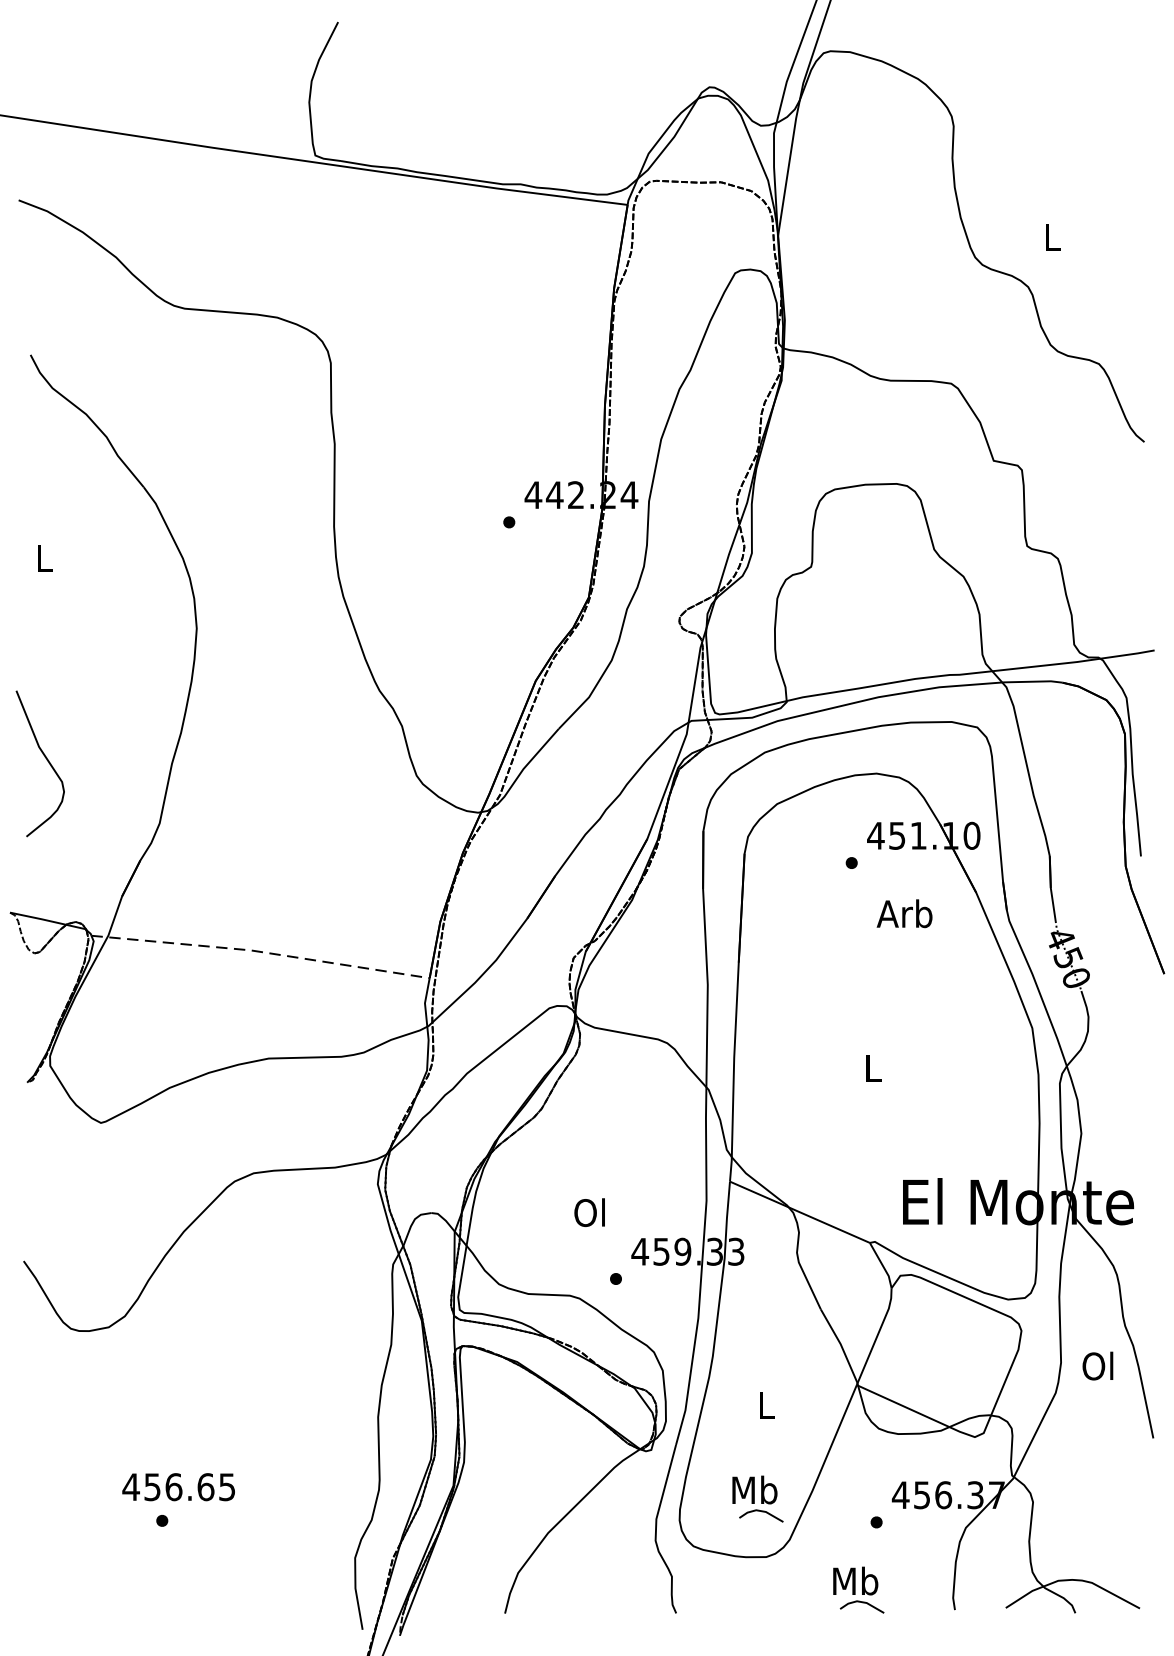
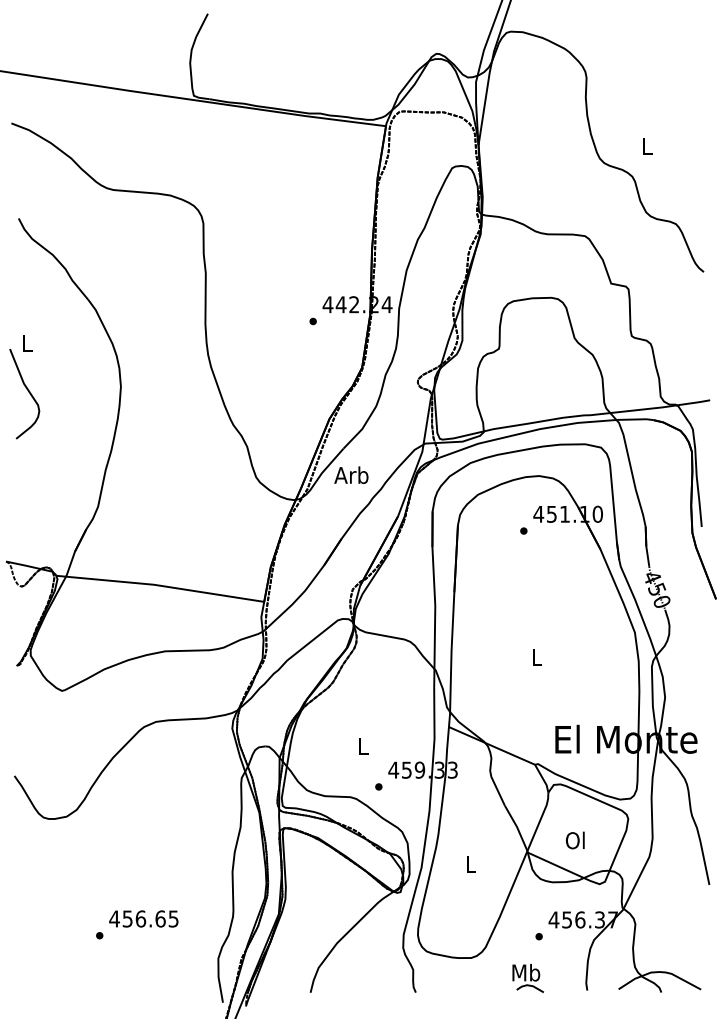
curve: (46, 761) -> (28, 392), moved
text: (904, 912) -> (351, 474), moved
line: (259, 951) -> (159, 585), dashed -> solid
text: (589, 1211) -> (362, 745), Ol -> L
text: (1096, 1366) -> (574, 840), moved
text: (178, 1486) -> (143, 918), moved
part: (756, 1499) -> (465, 922), removed

